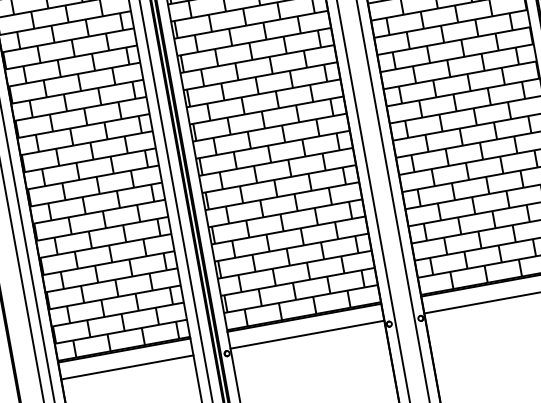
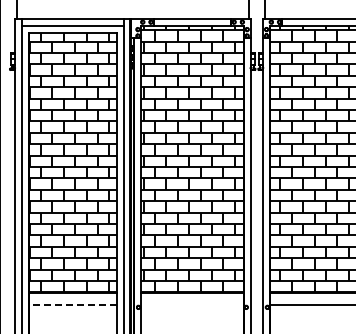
line: (307, 334) -> (192, 304), removed
line: (126, 367) -> (72, 304), solid -> dashed

